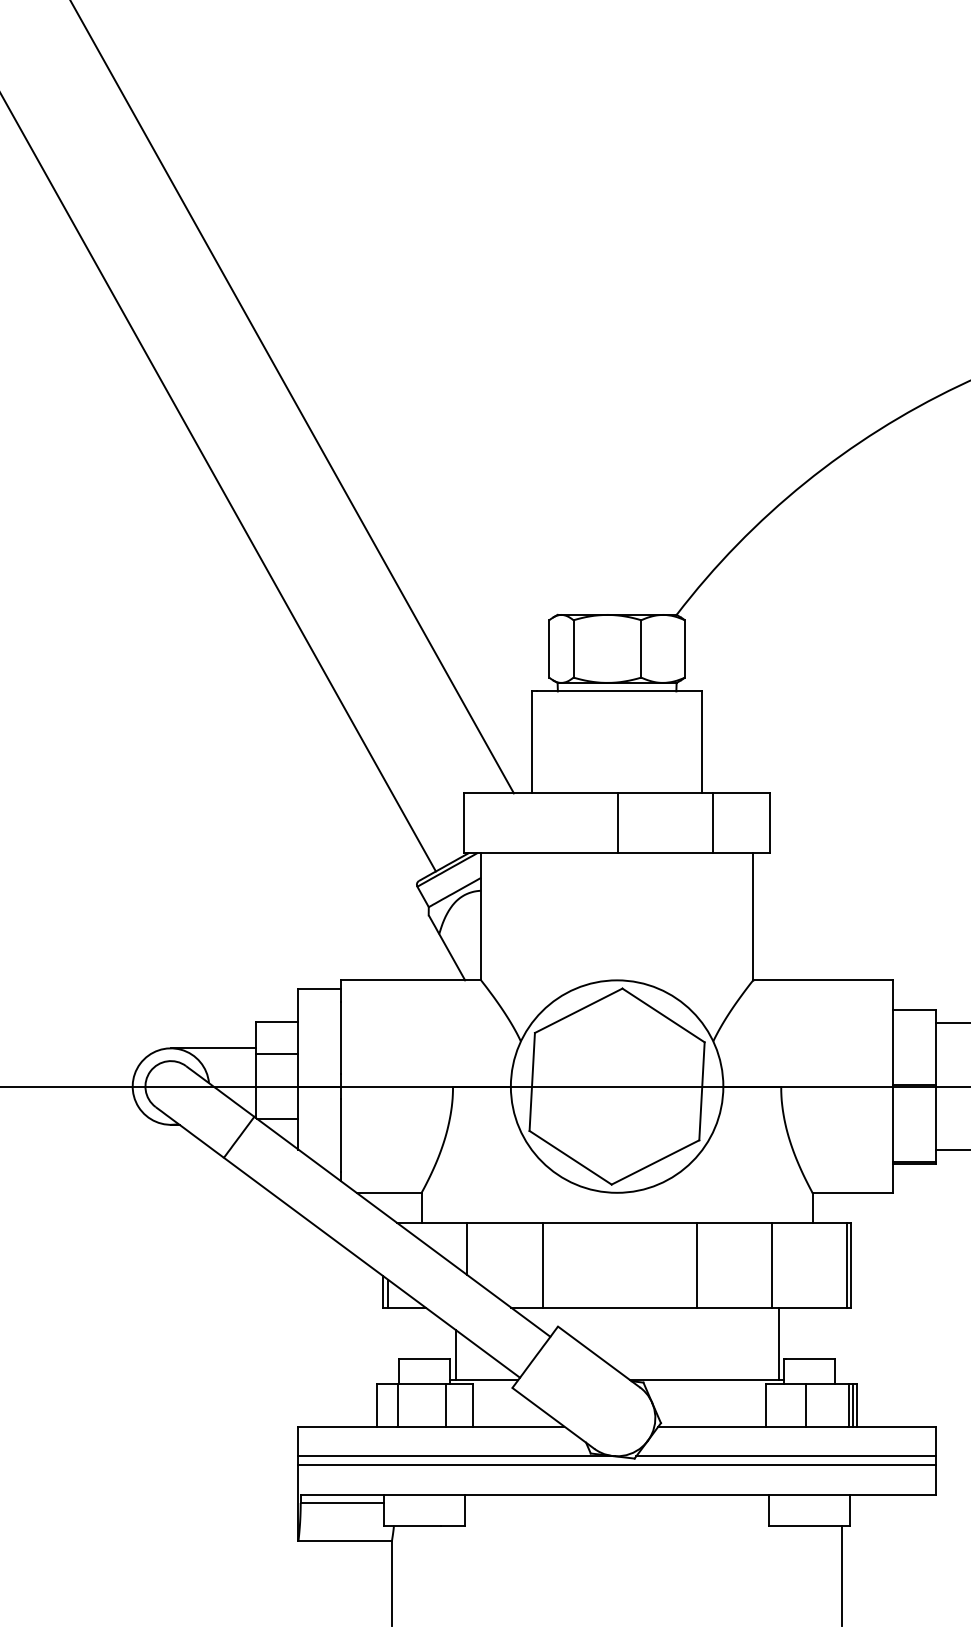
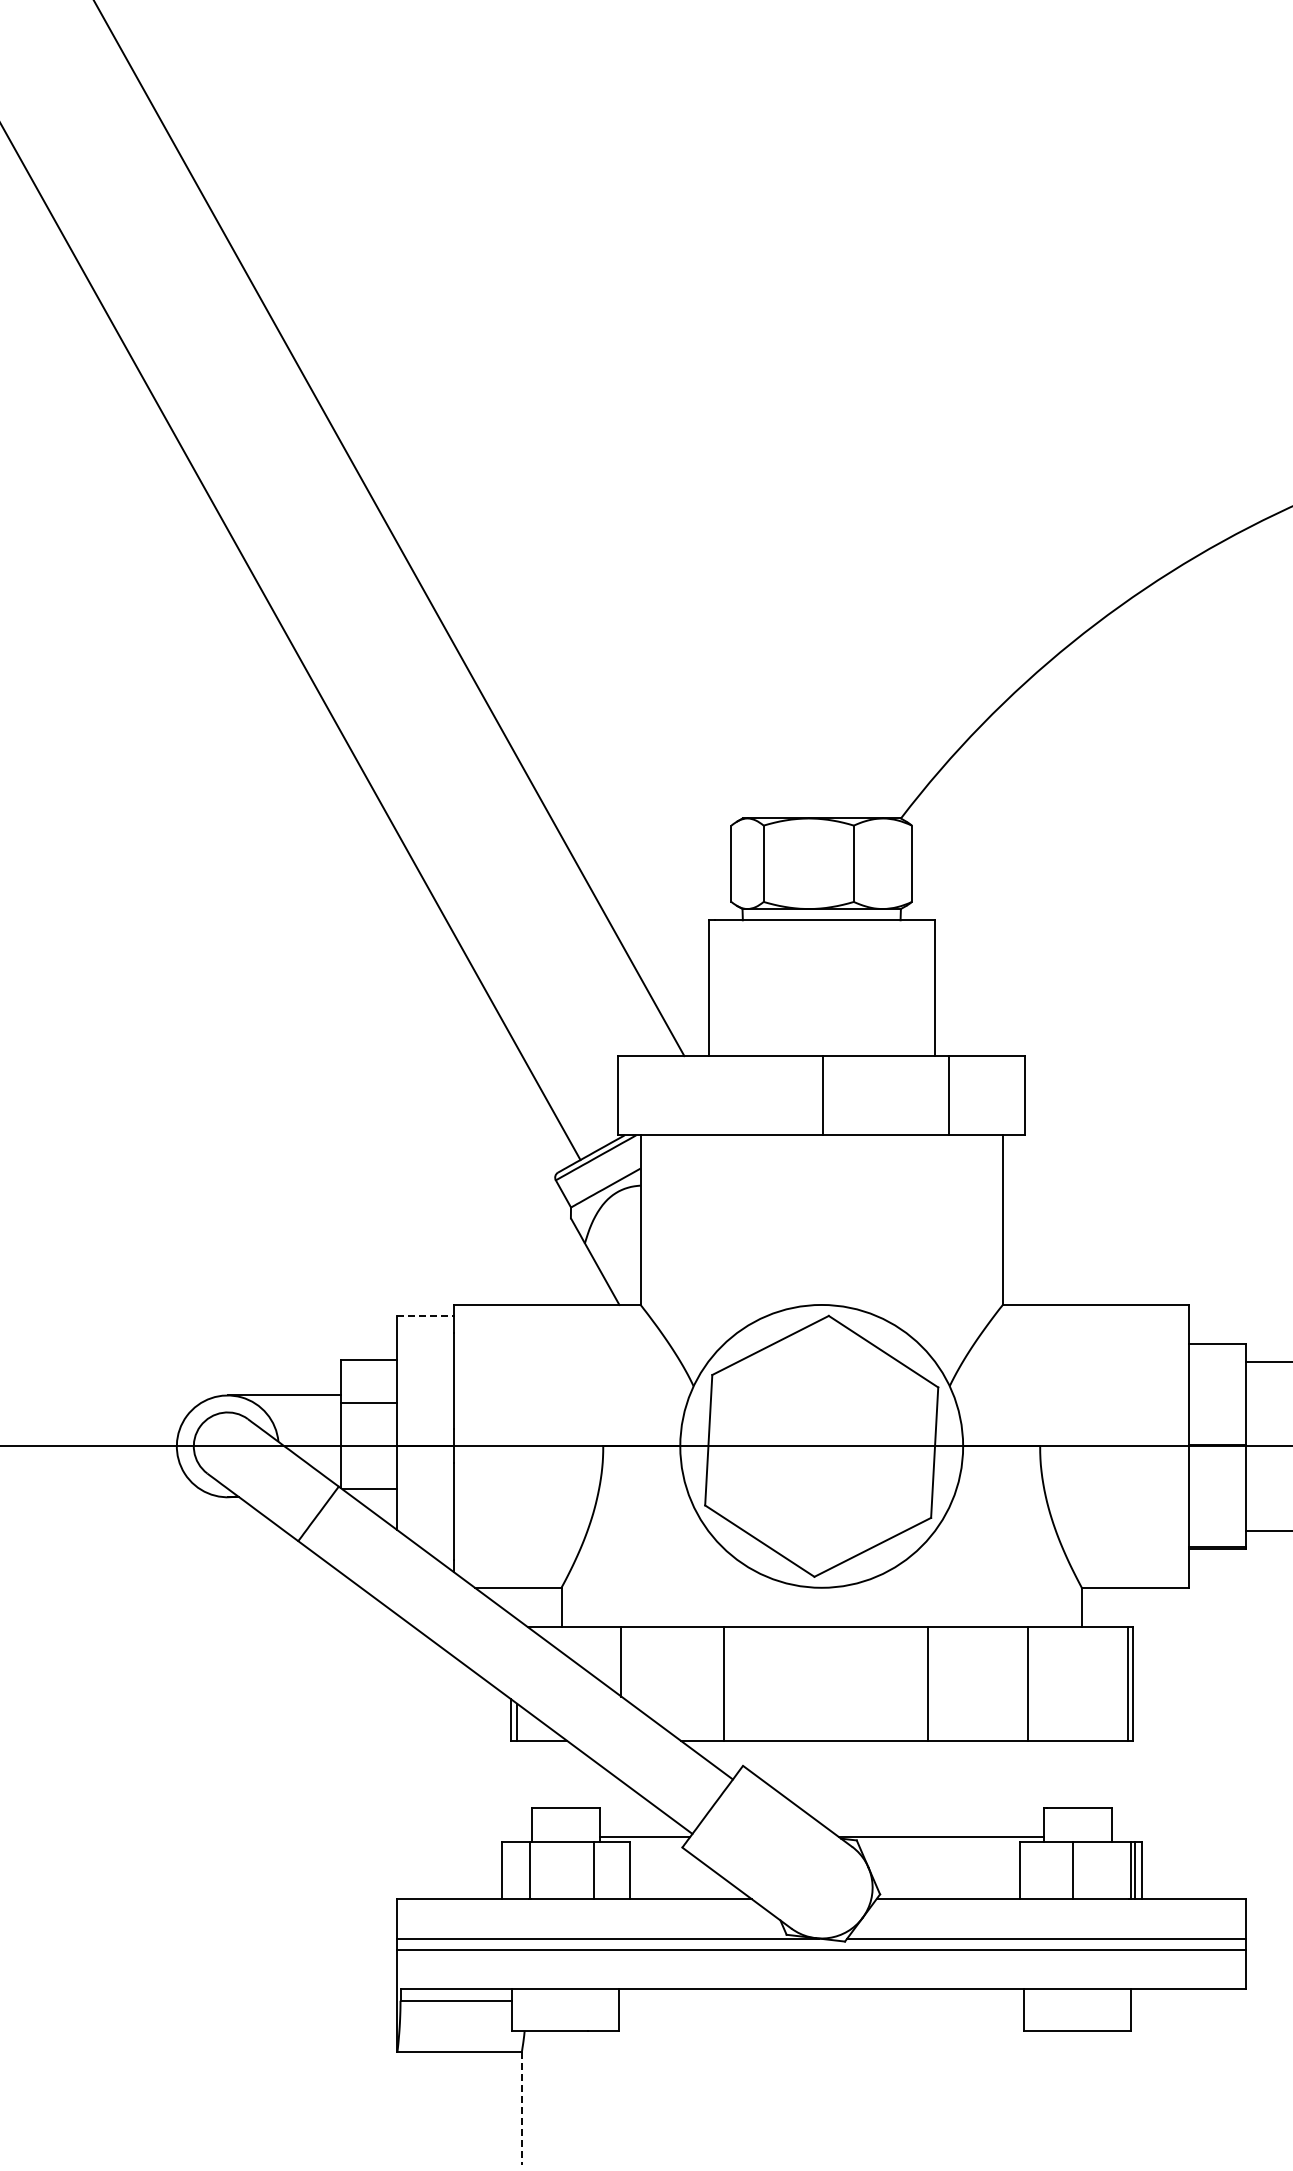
line: (320, 989) -> (426, 1316), solid -> dashed
line: (778, 1343) -> (1036, 1788), removed
line: (455, 1354) -> (606, 1803), removed
line: (842, 1575) -> (1121, 2097), removed
line: (391, 1583) -> (521, 2108), solid -> dashed

